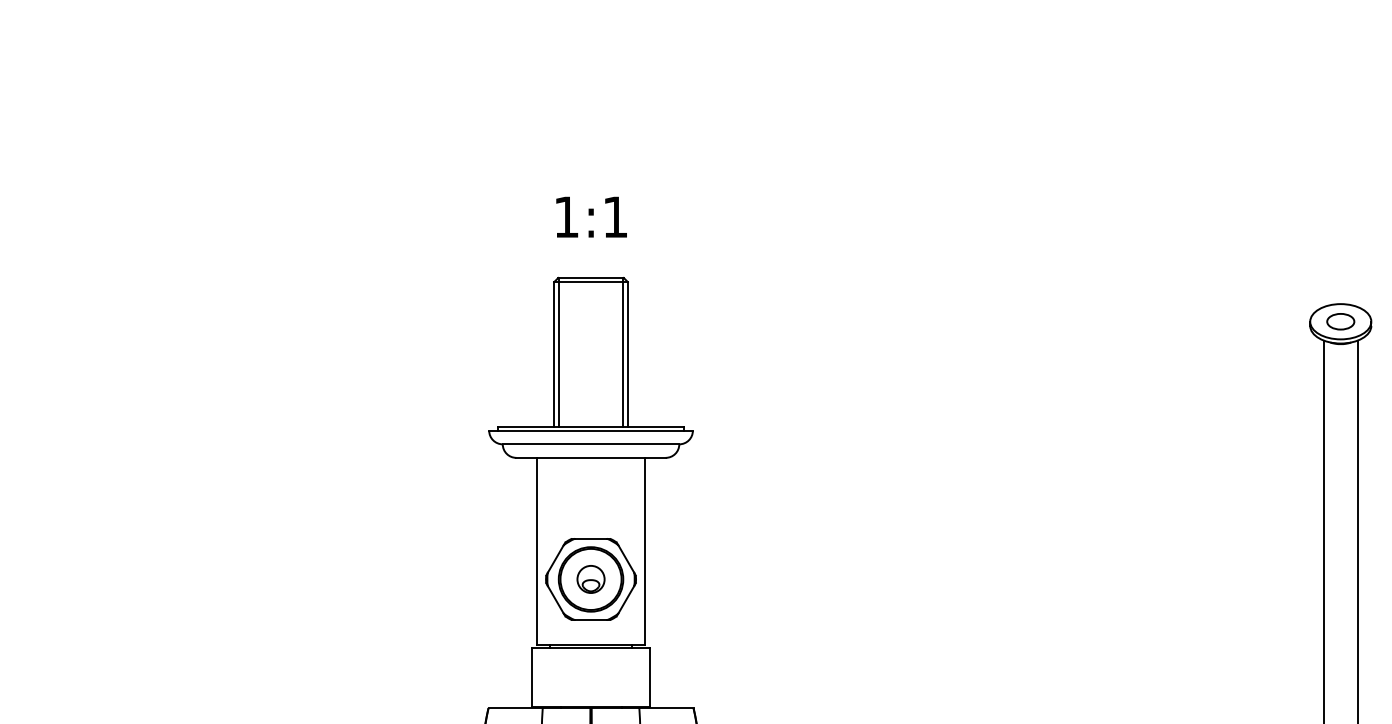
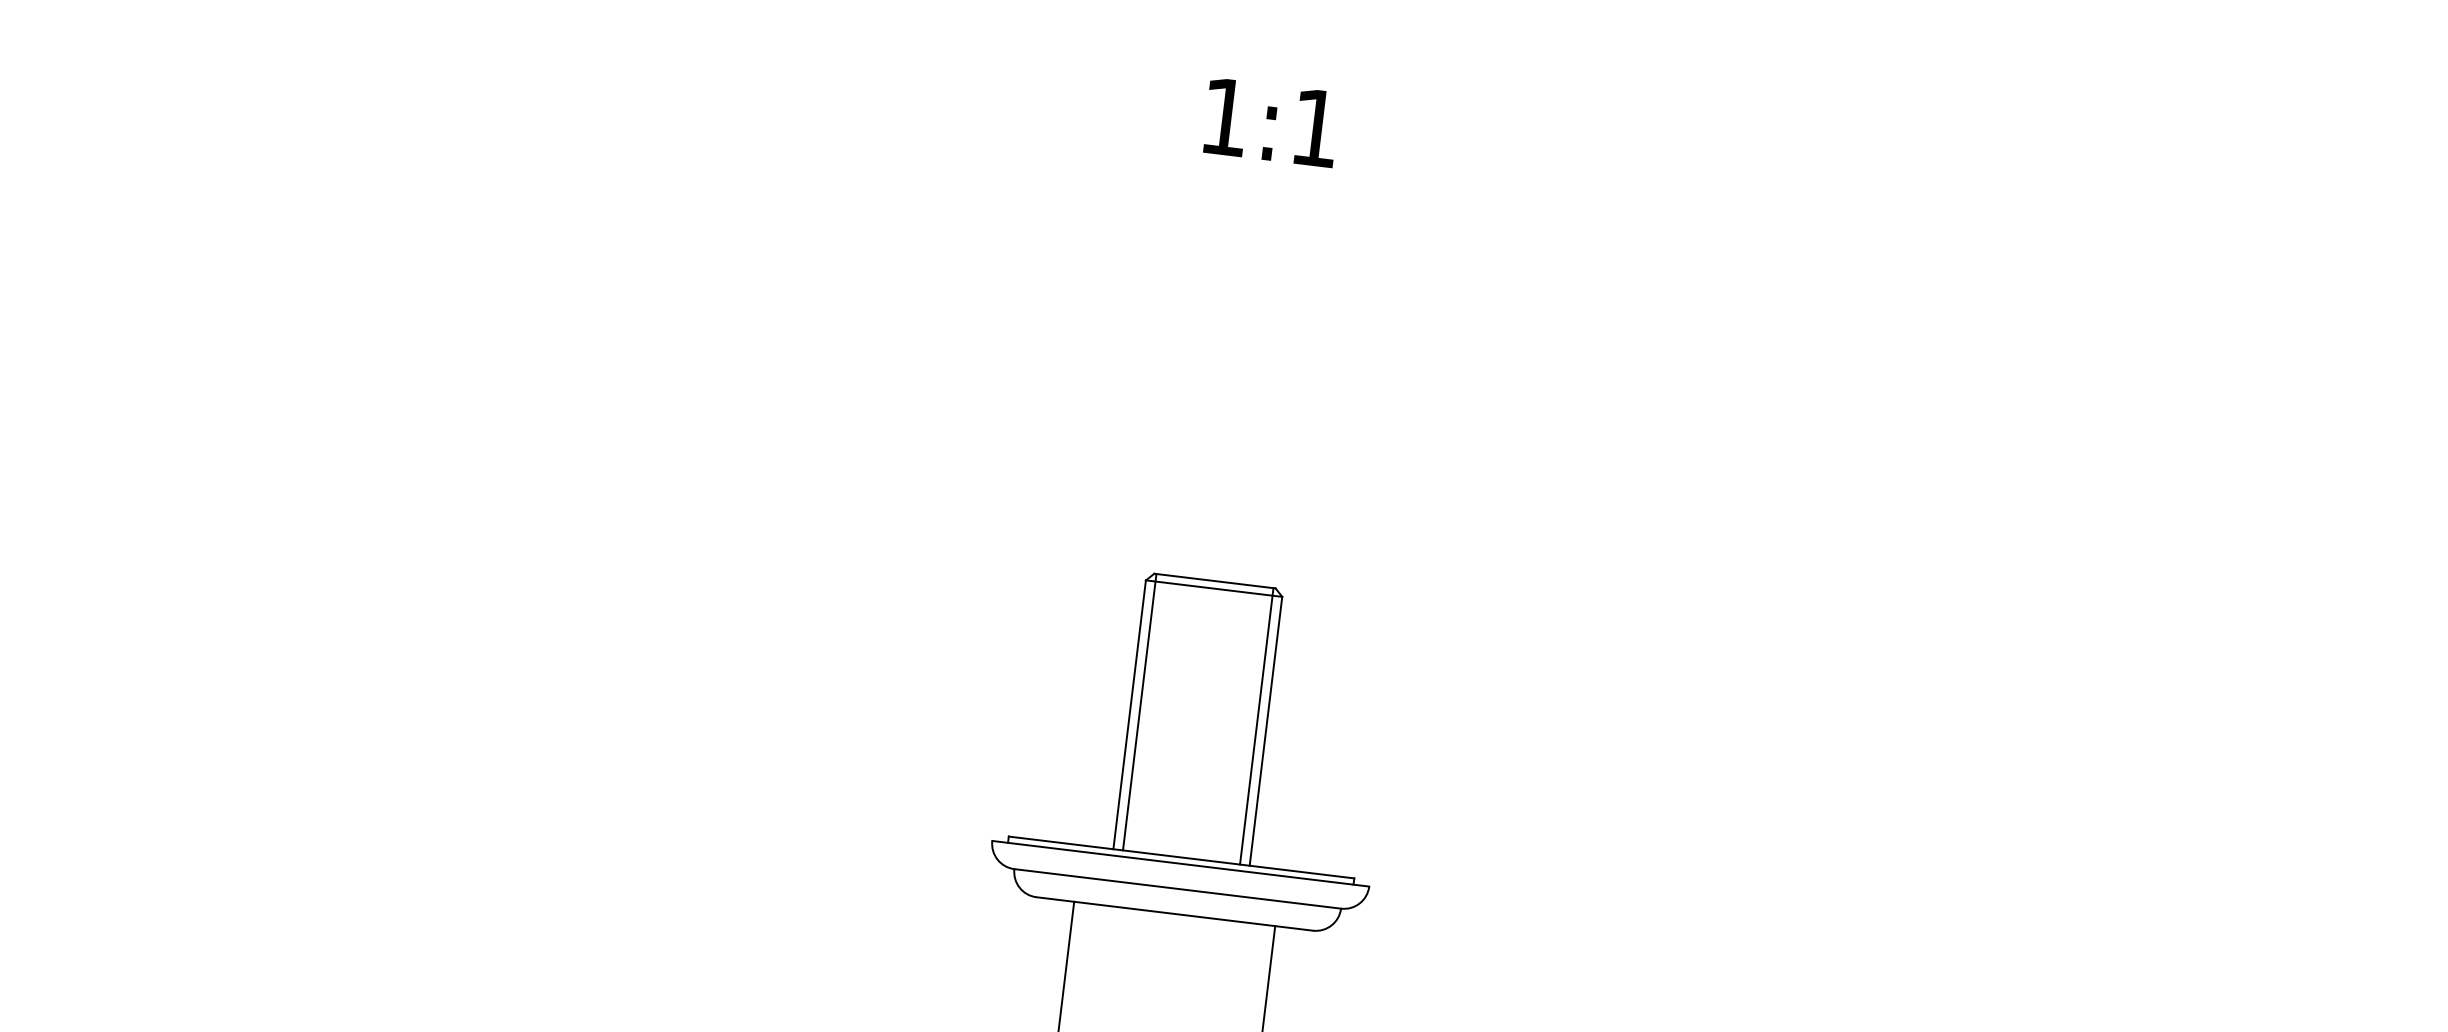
text: (591, 216) -> (1271, 121), moved

